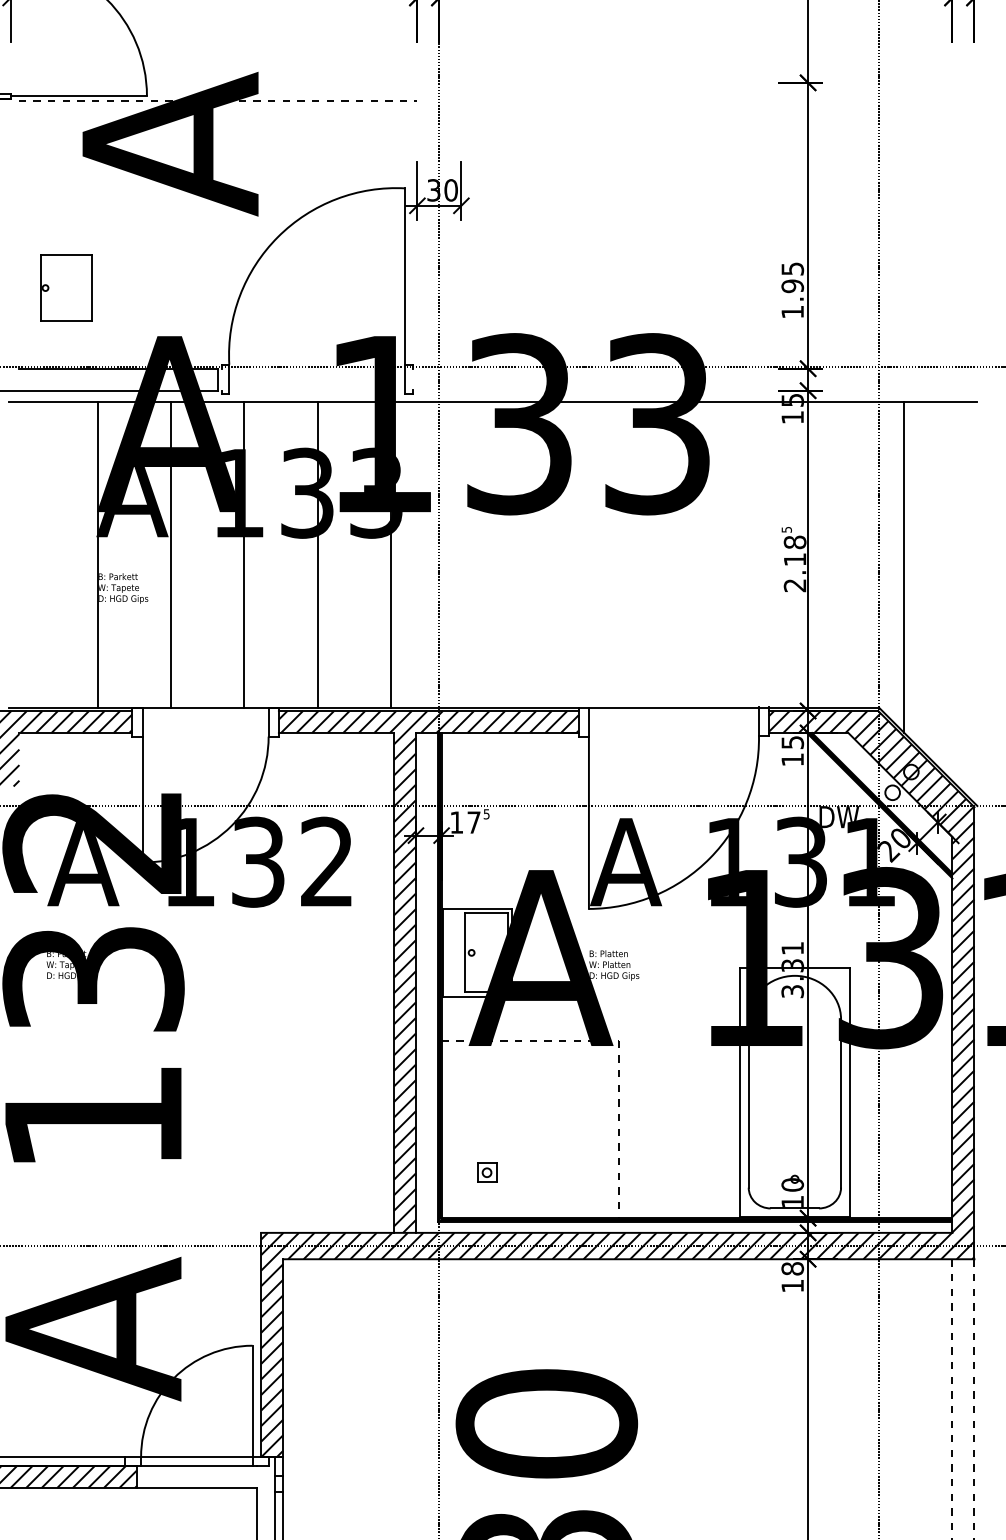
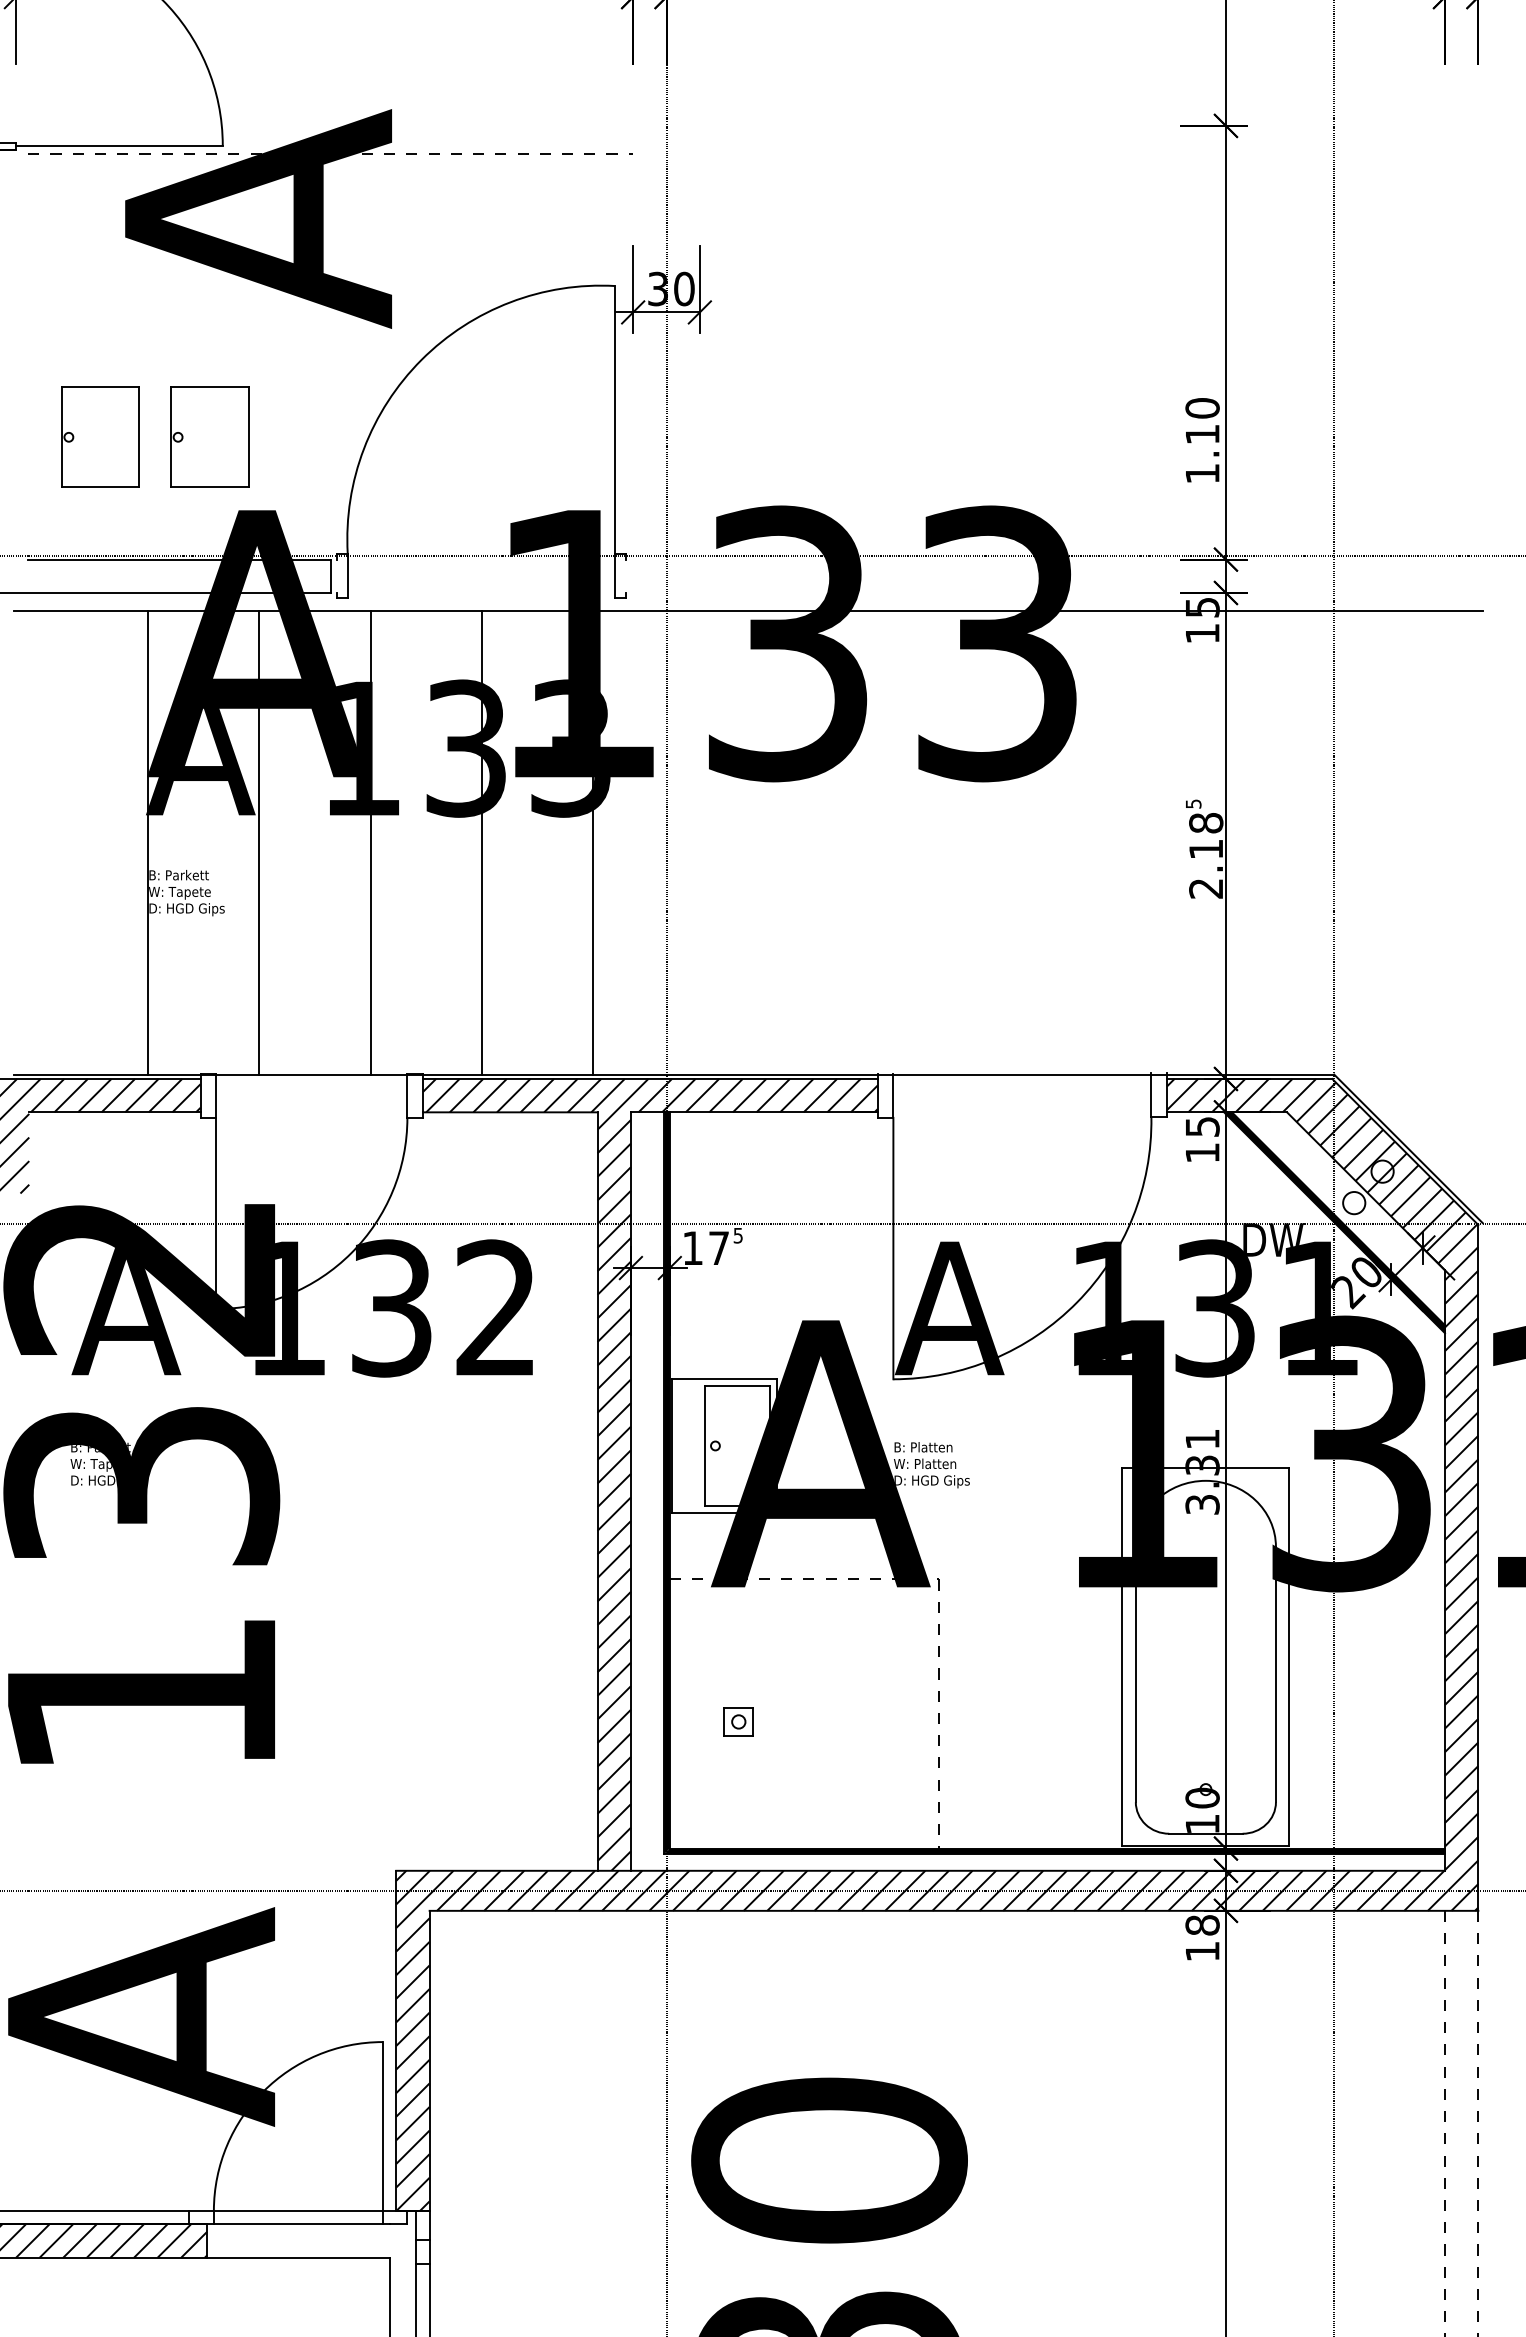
text: (792, 277) -> (1202, 421), 1.95 -> 1.10
part: (138, 287) -> (209, 436), added
line: (904, 567) -> (1372, 861), removed
part: (487, 1172) -> (739, 1721), moved

